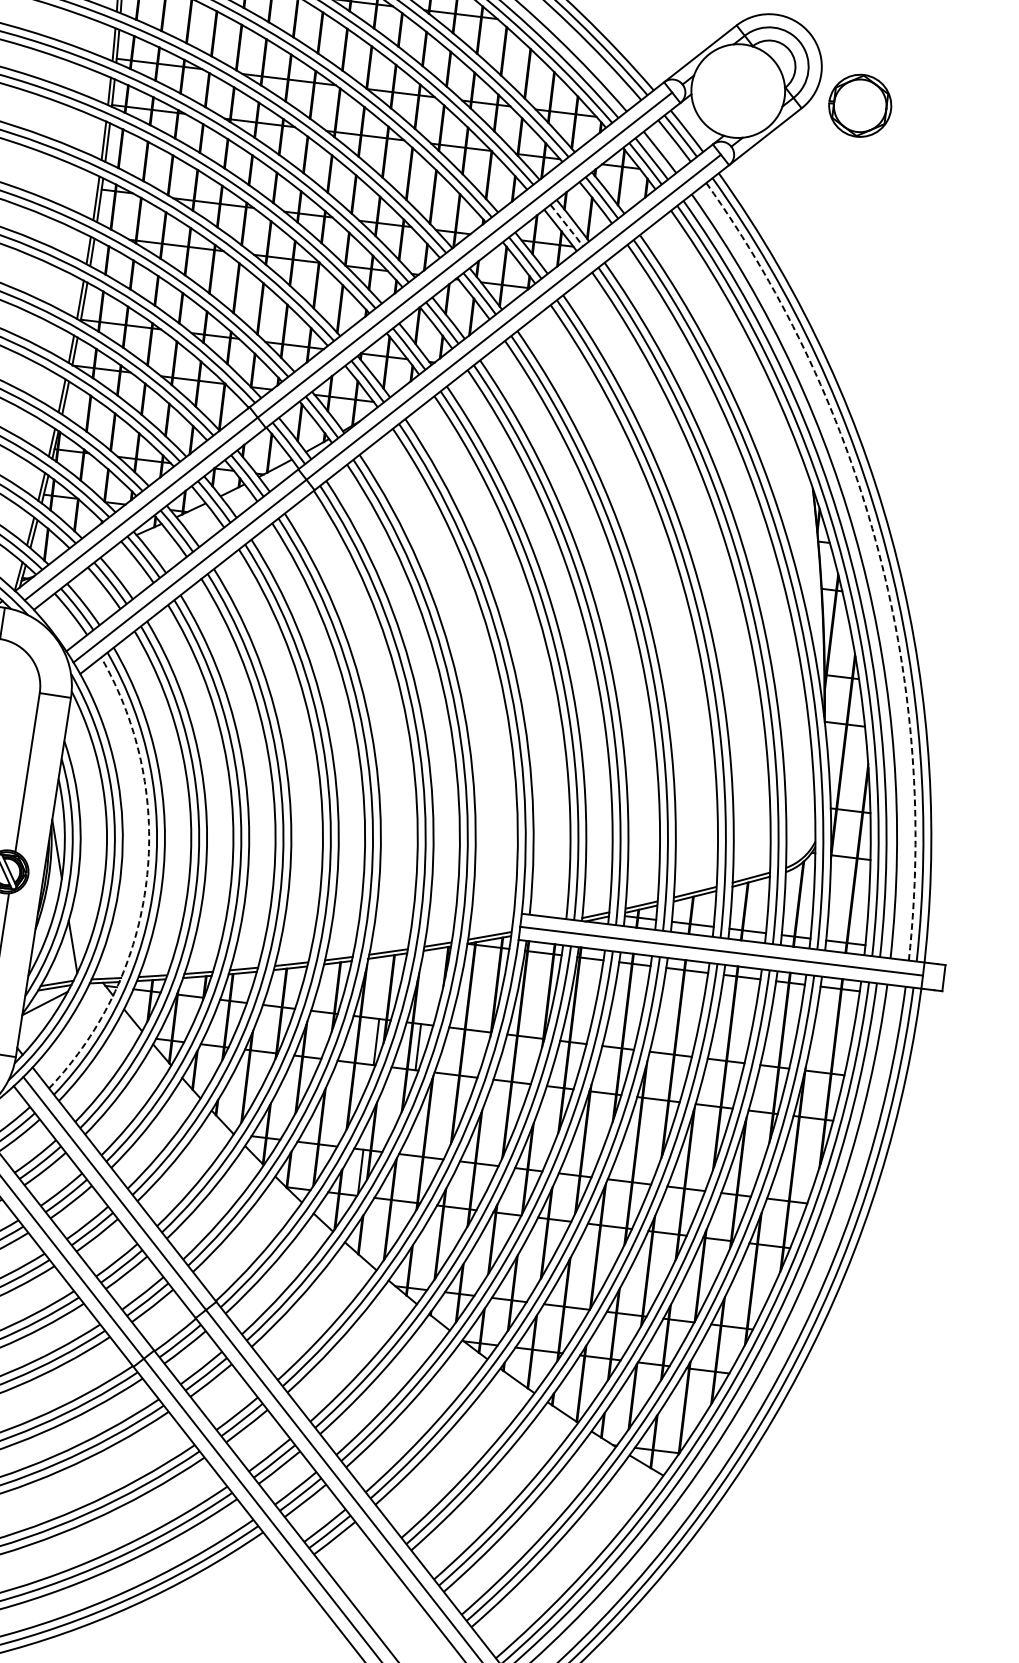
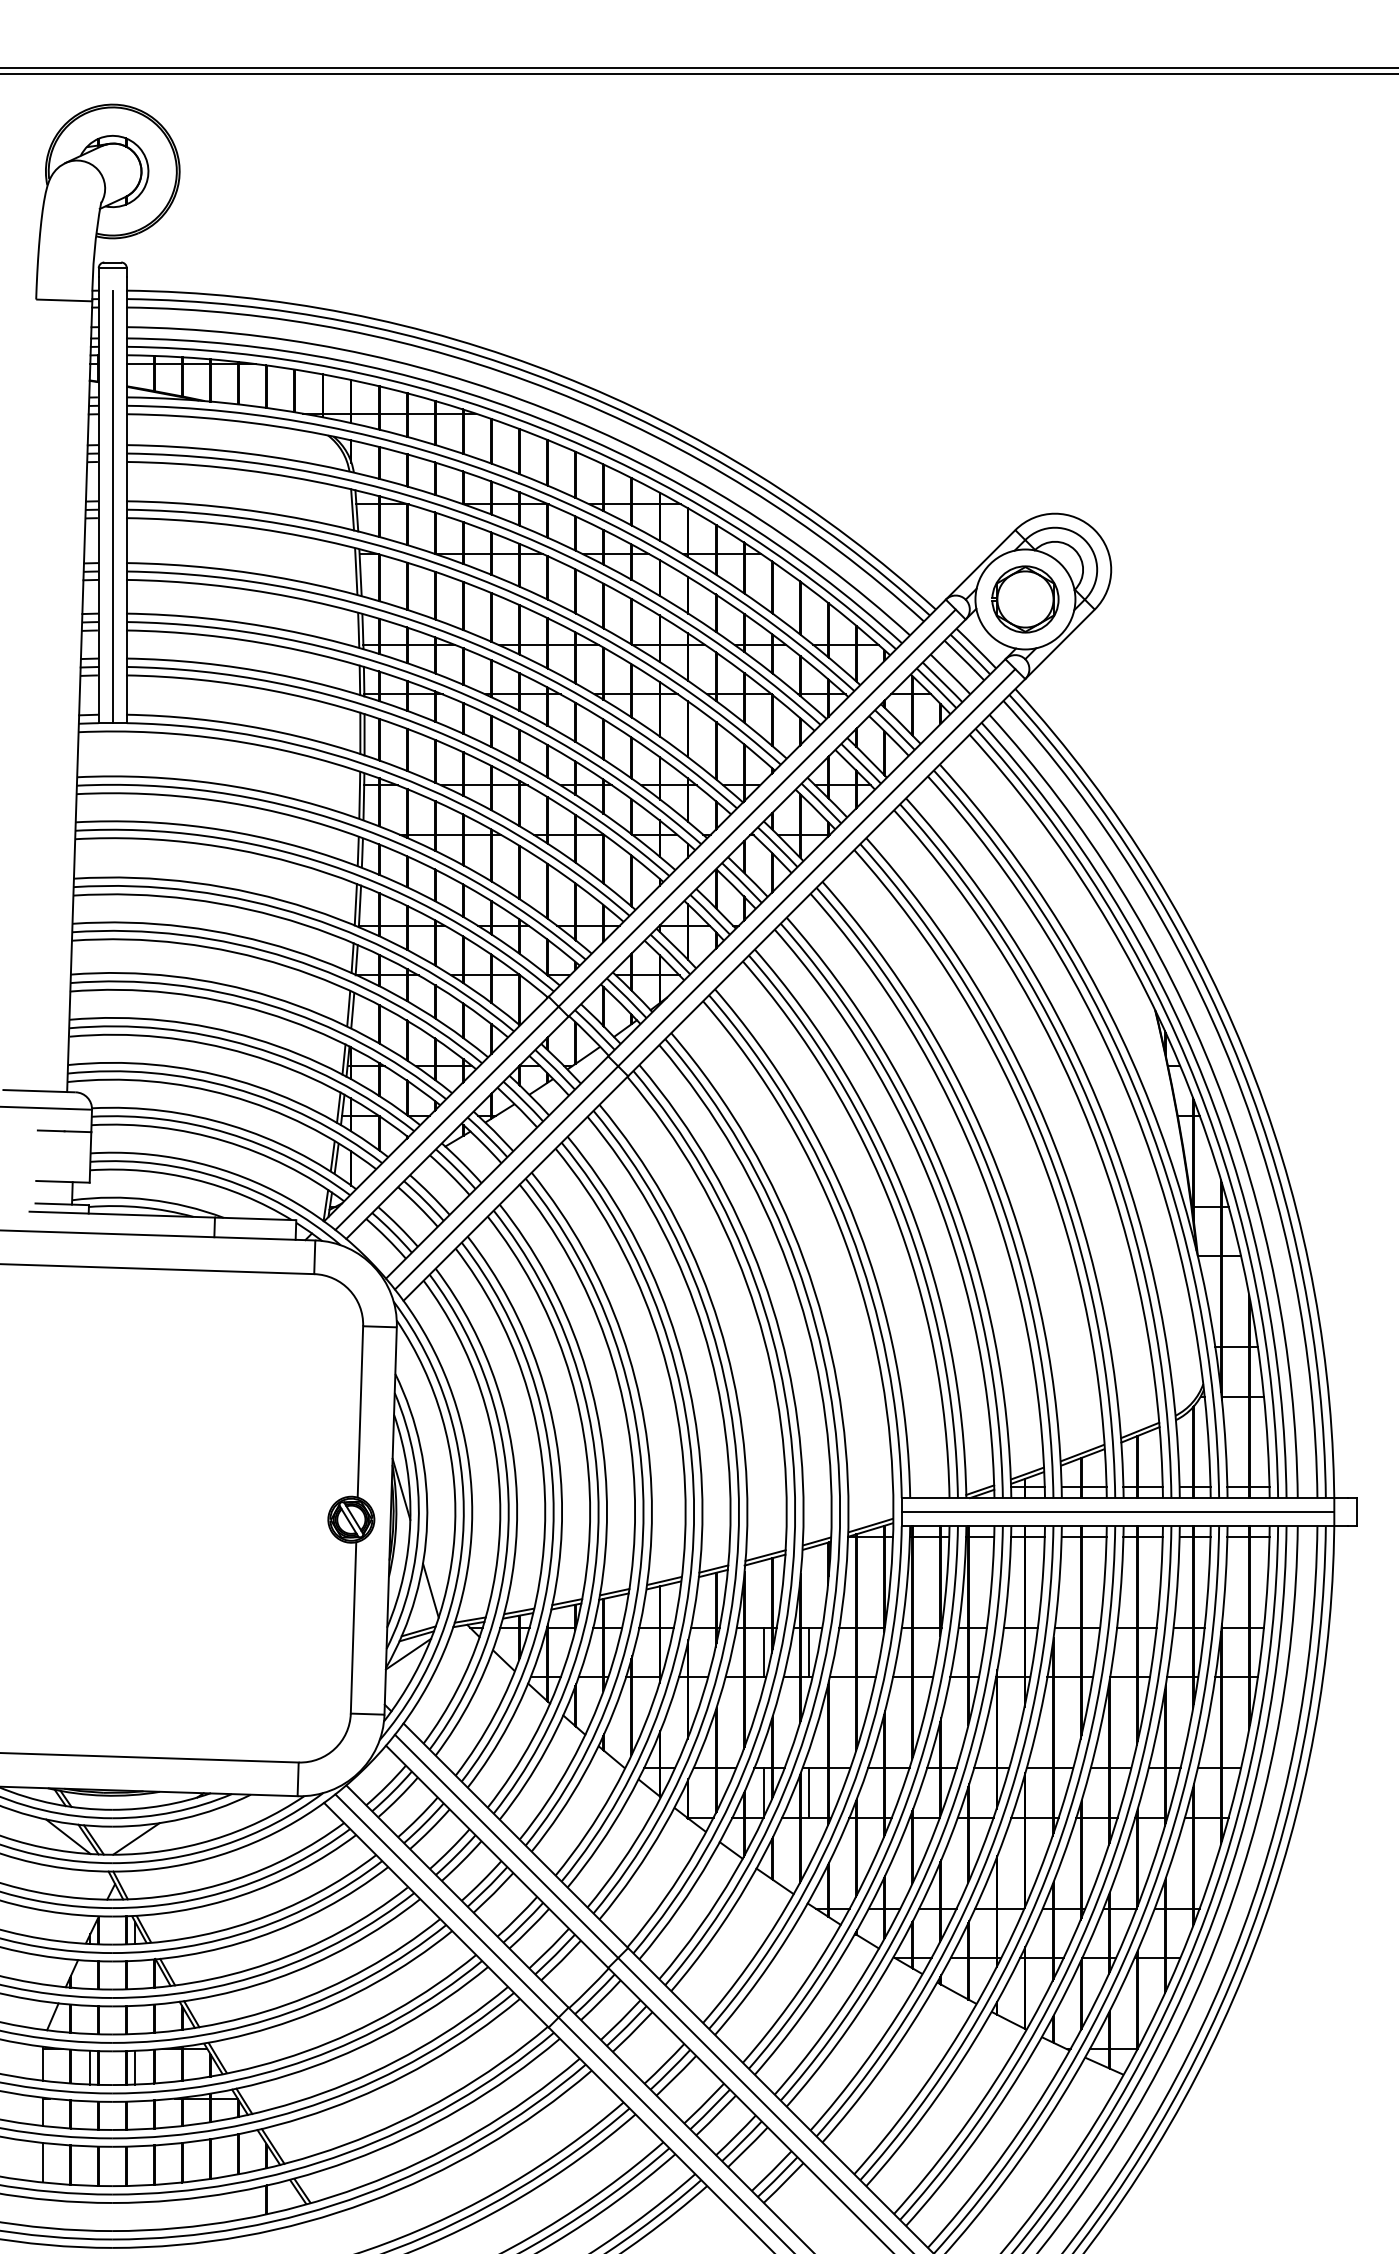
part: (860, 105) -> (1025, 599), moved
line: (567, 226) -> (861, 764), dashed -> solid
arc: (878, 553) -> (1233, 1070), dashed -> solid
arc: (146, 881) -> (500, 1512), dashed -> solid
line: (402, 1177) -> (809, 1792), added

